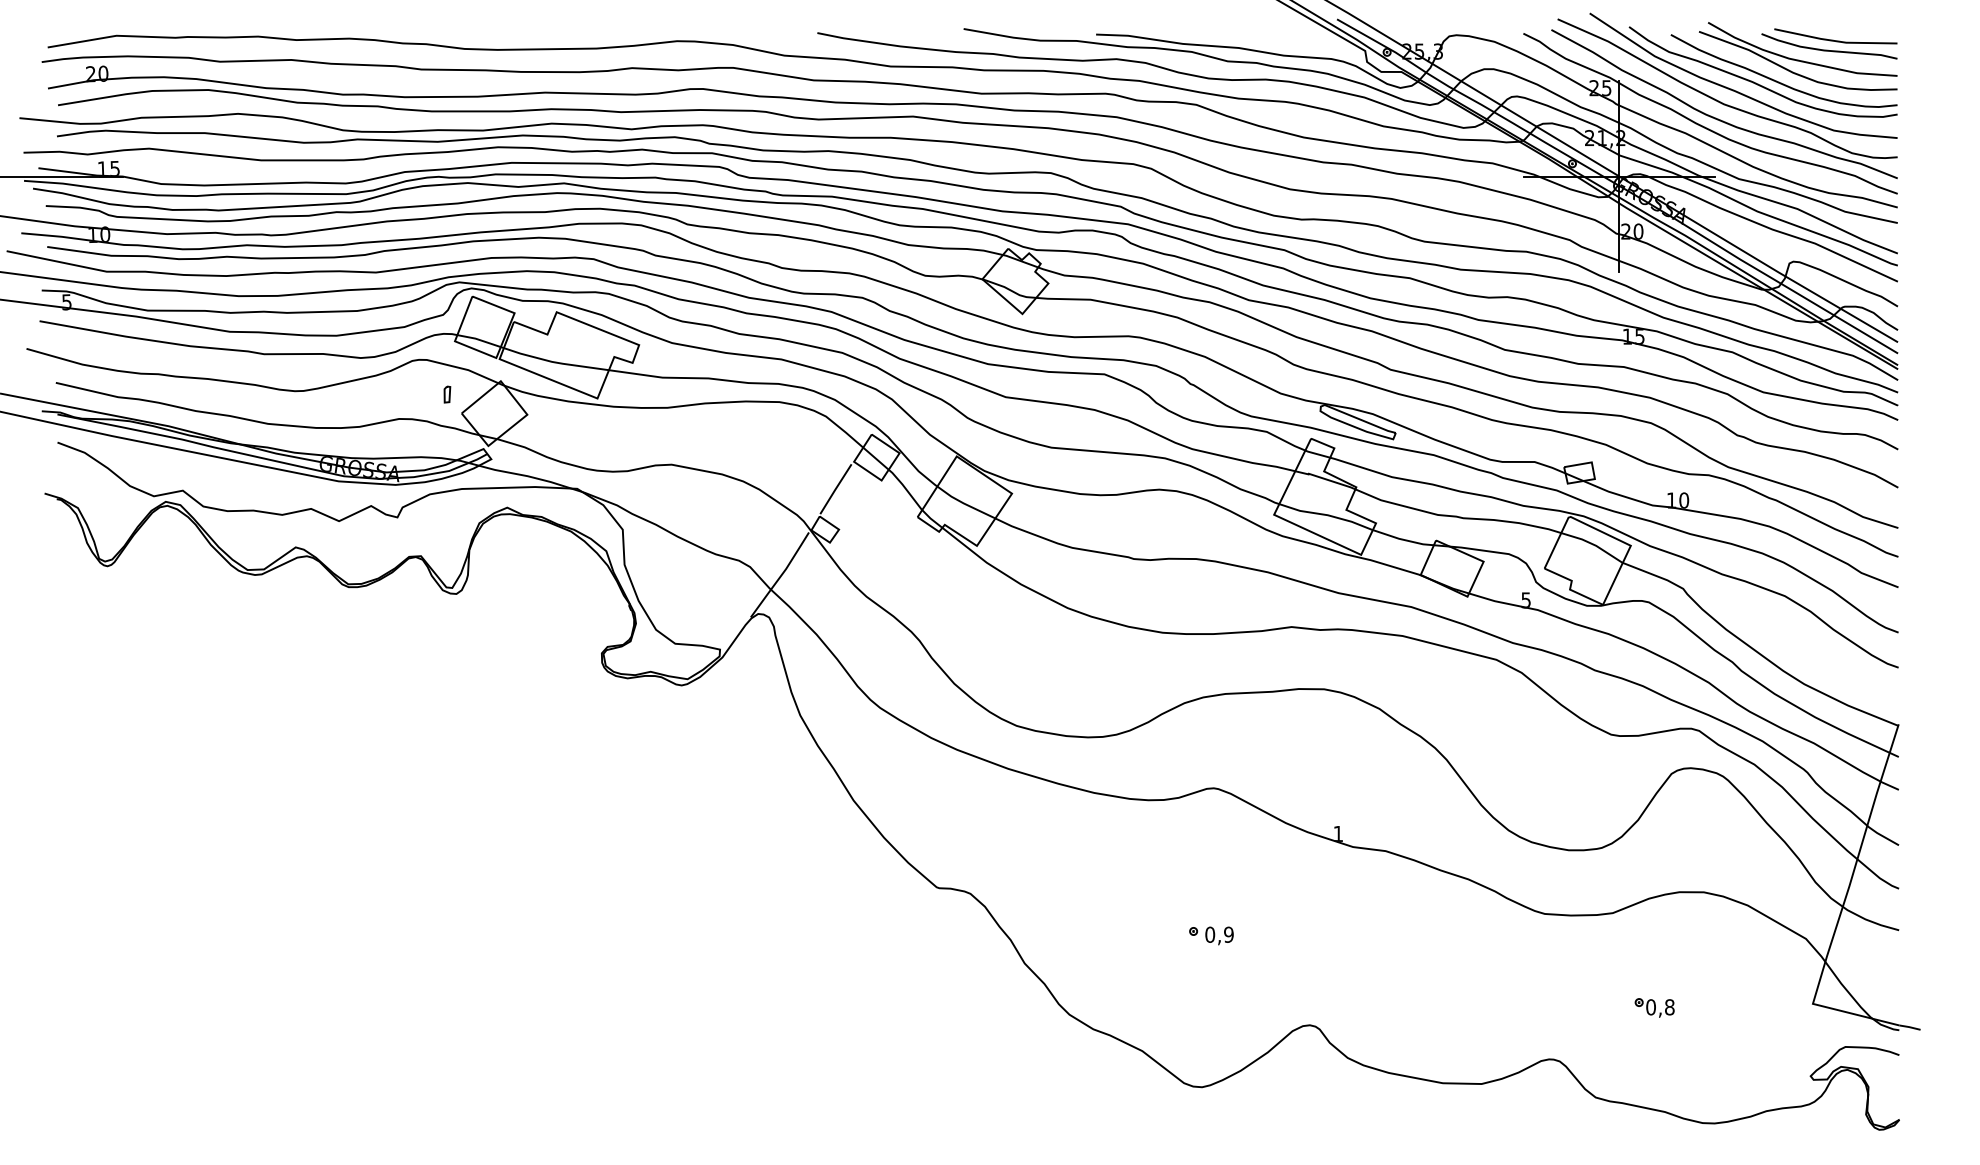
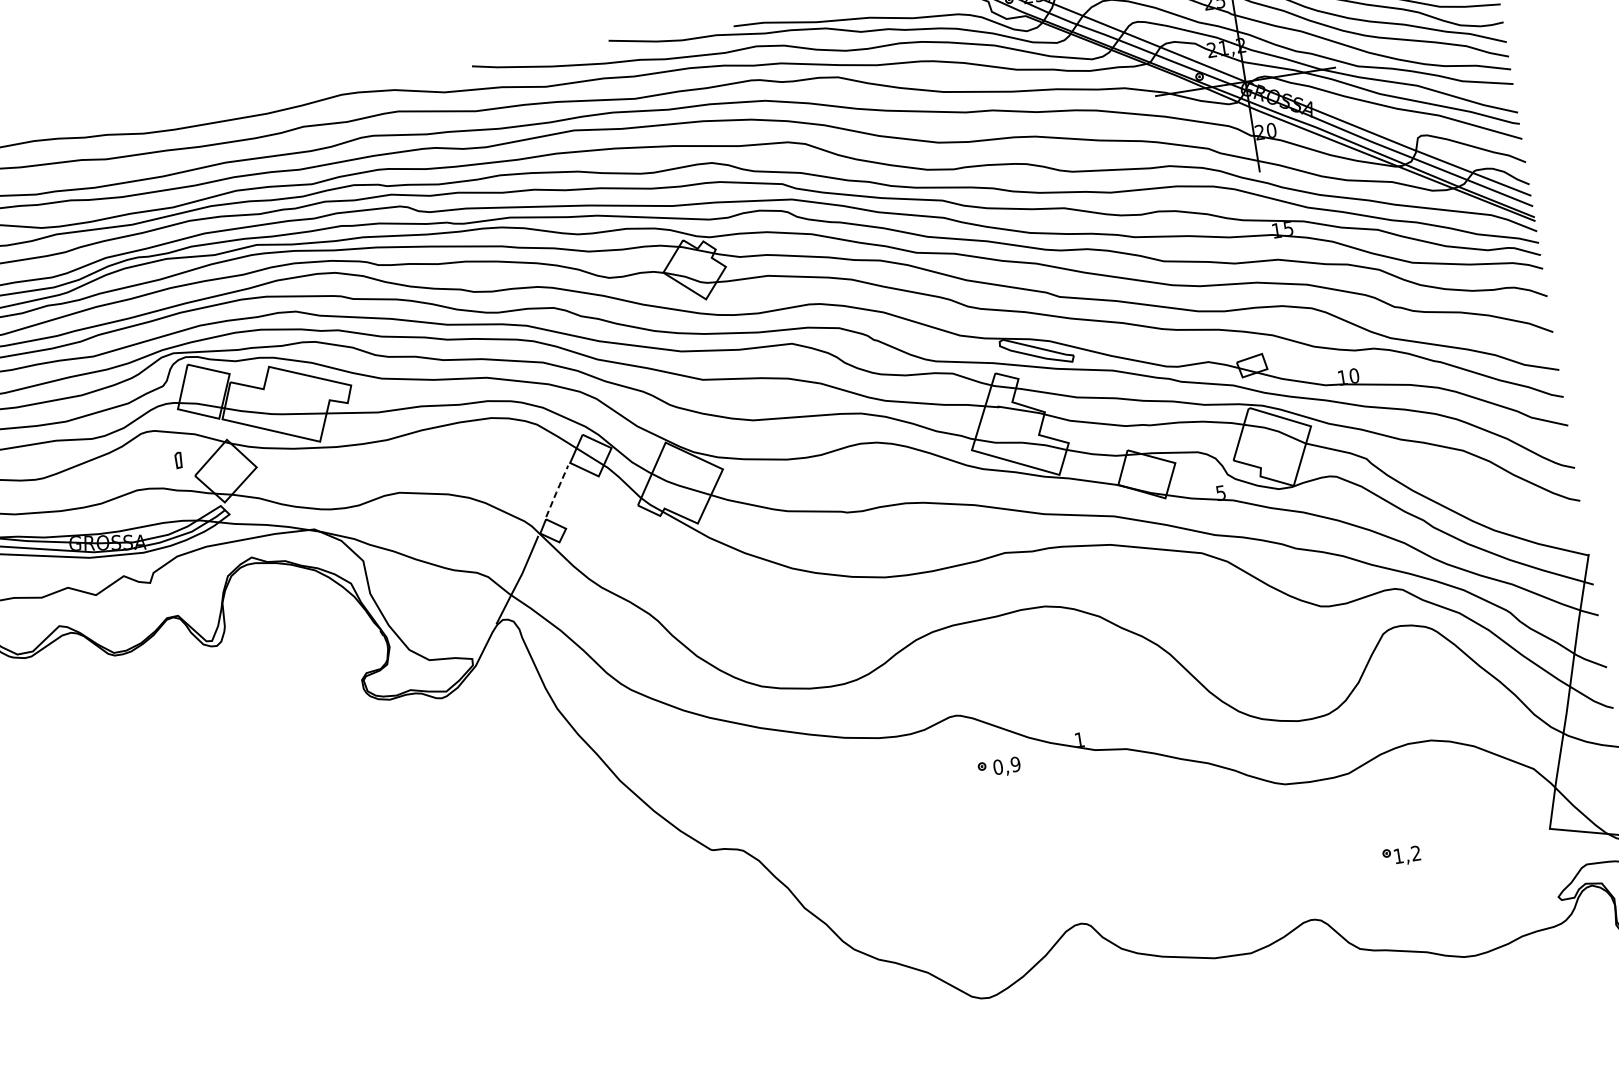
line: (835, 489) -> (556, 491), solid -> dashed
part: (1211, 935) -> (999, 767), moved
text: (1660, 1007) -> (1407, 854), 0,8 -> 1,2

